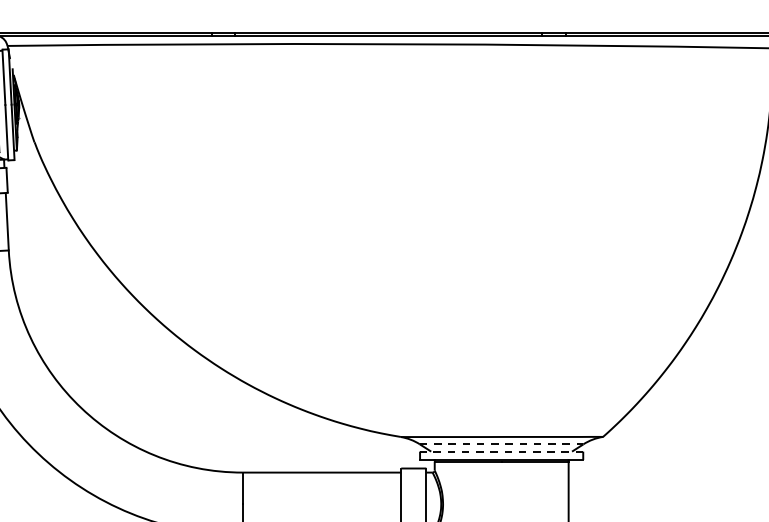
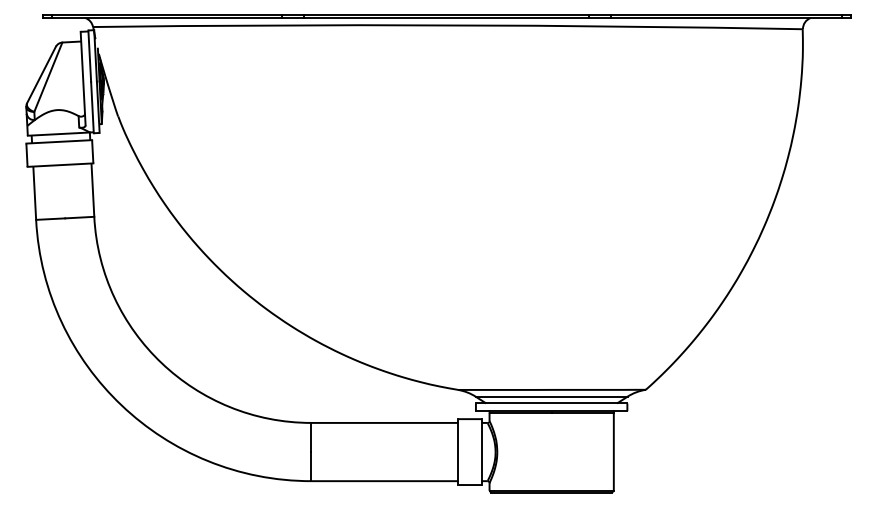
line: (501, 444) -> (551, 396), dashed -> solid
line: (501, 451) -> (551, 403), dashed -> solid

